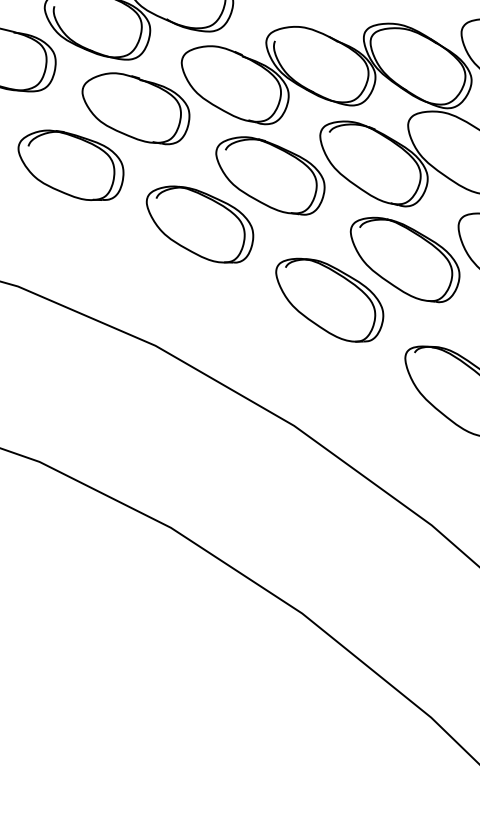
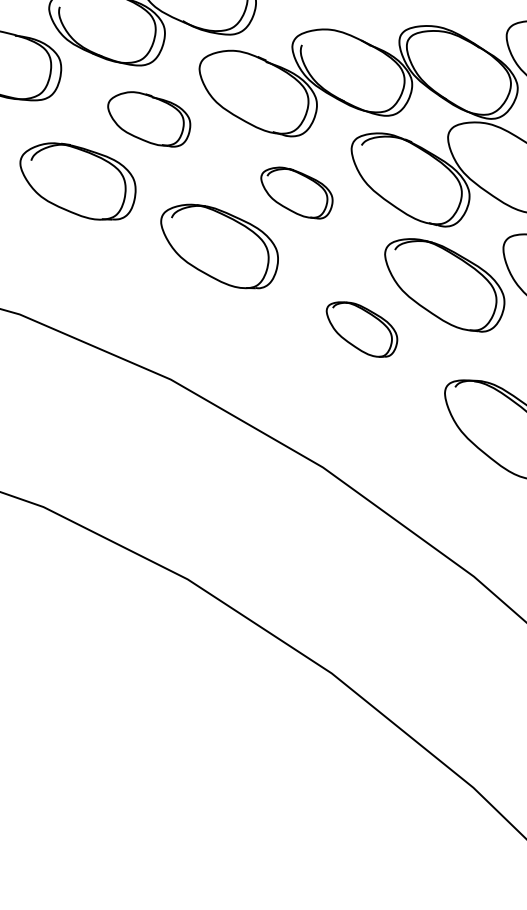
part: (135, 108) -> (148, 119), size x0.7
part: (270, 175) -> (296, 192), size x0.6
part: (329, 300) -> (361, 329), size x0.6

